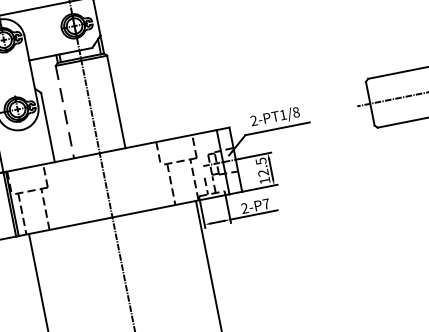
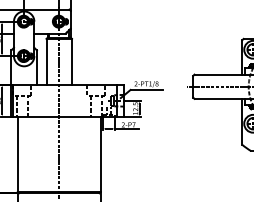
line: (64, 111) -> (46, 61), dashed -> solid

